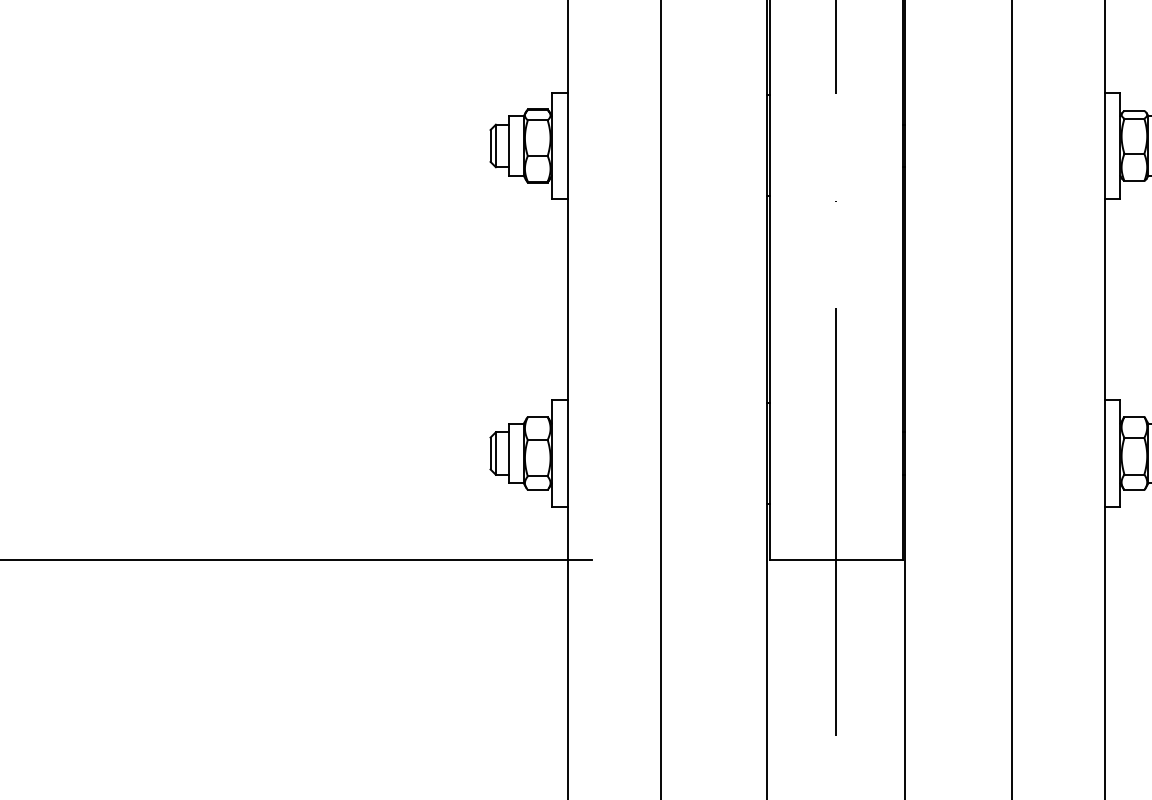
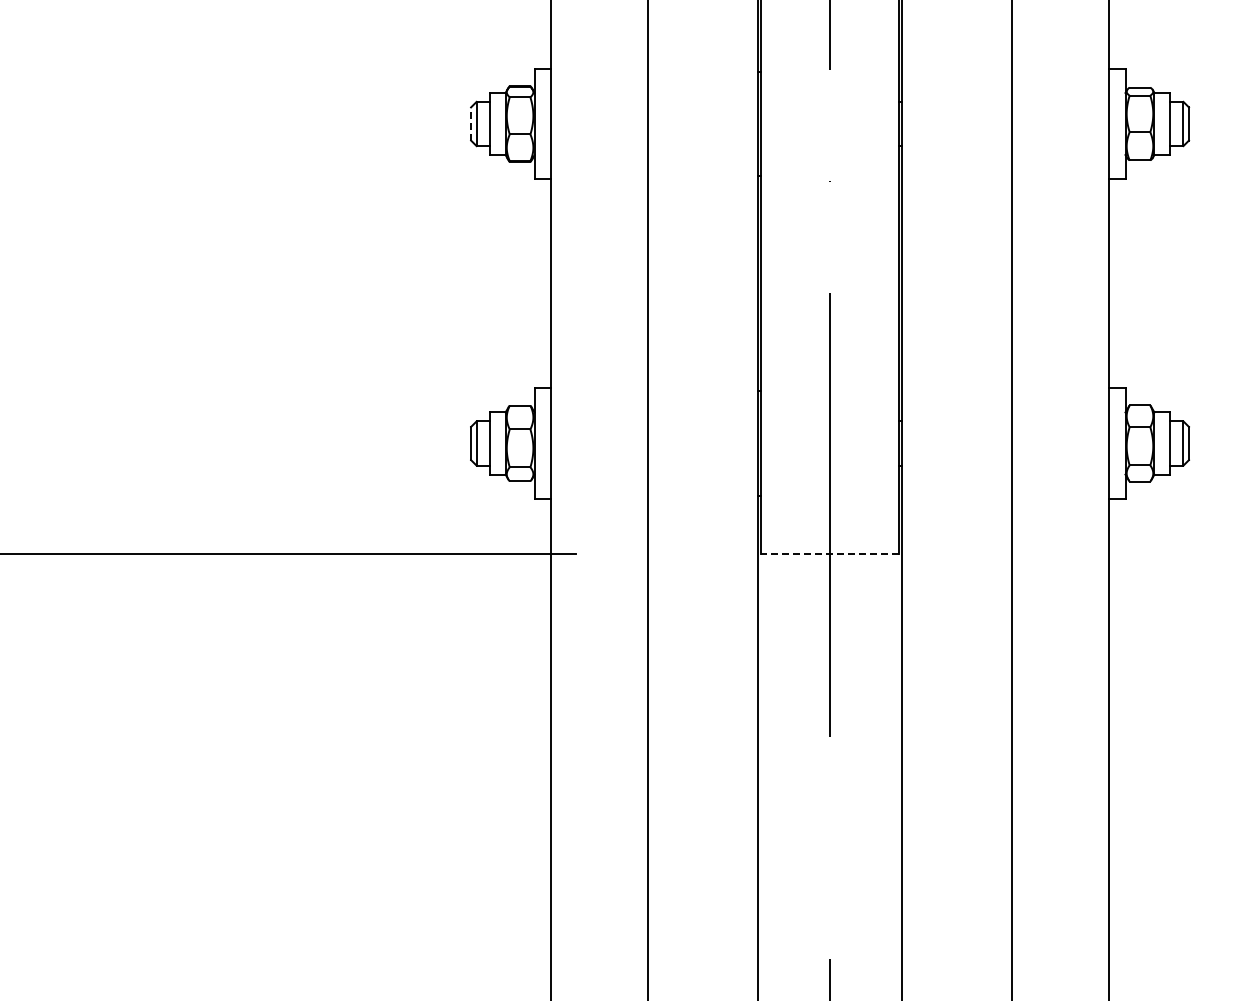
line: (490, 146) -> (471, 124), solid -> dashed
line: (835, 559) -> (829, 553), solid -> dashed

